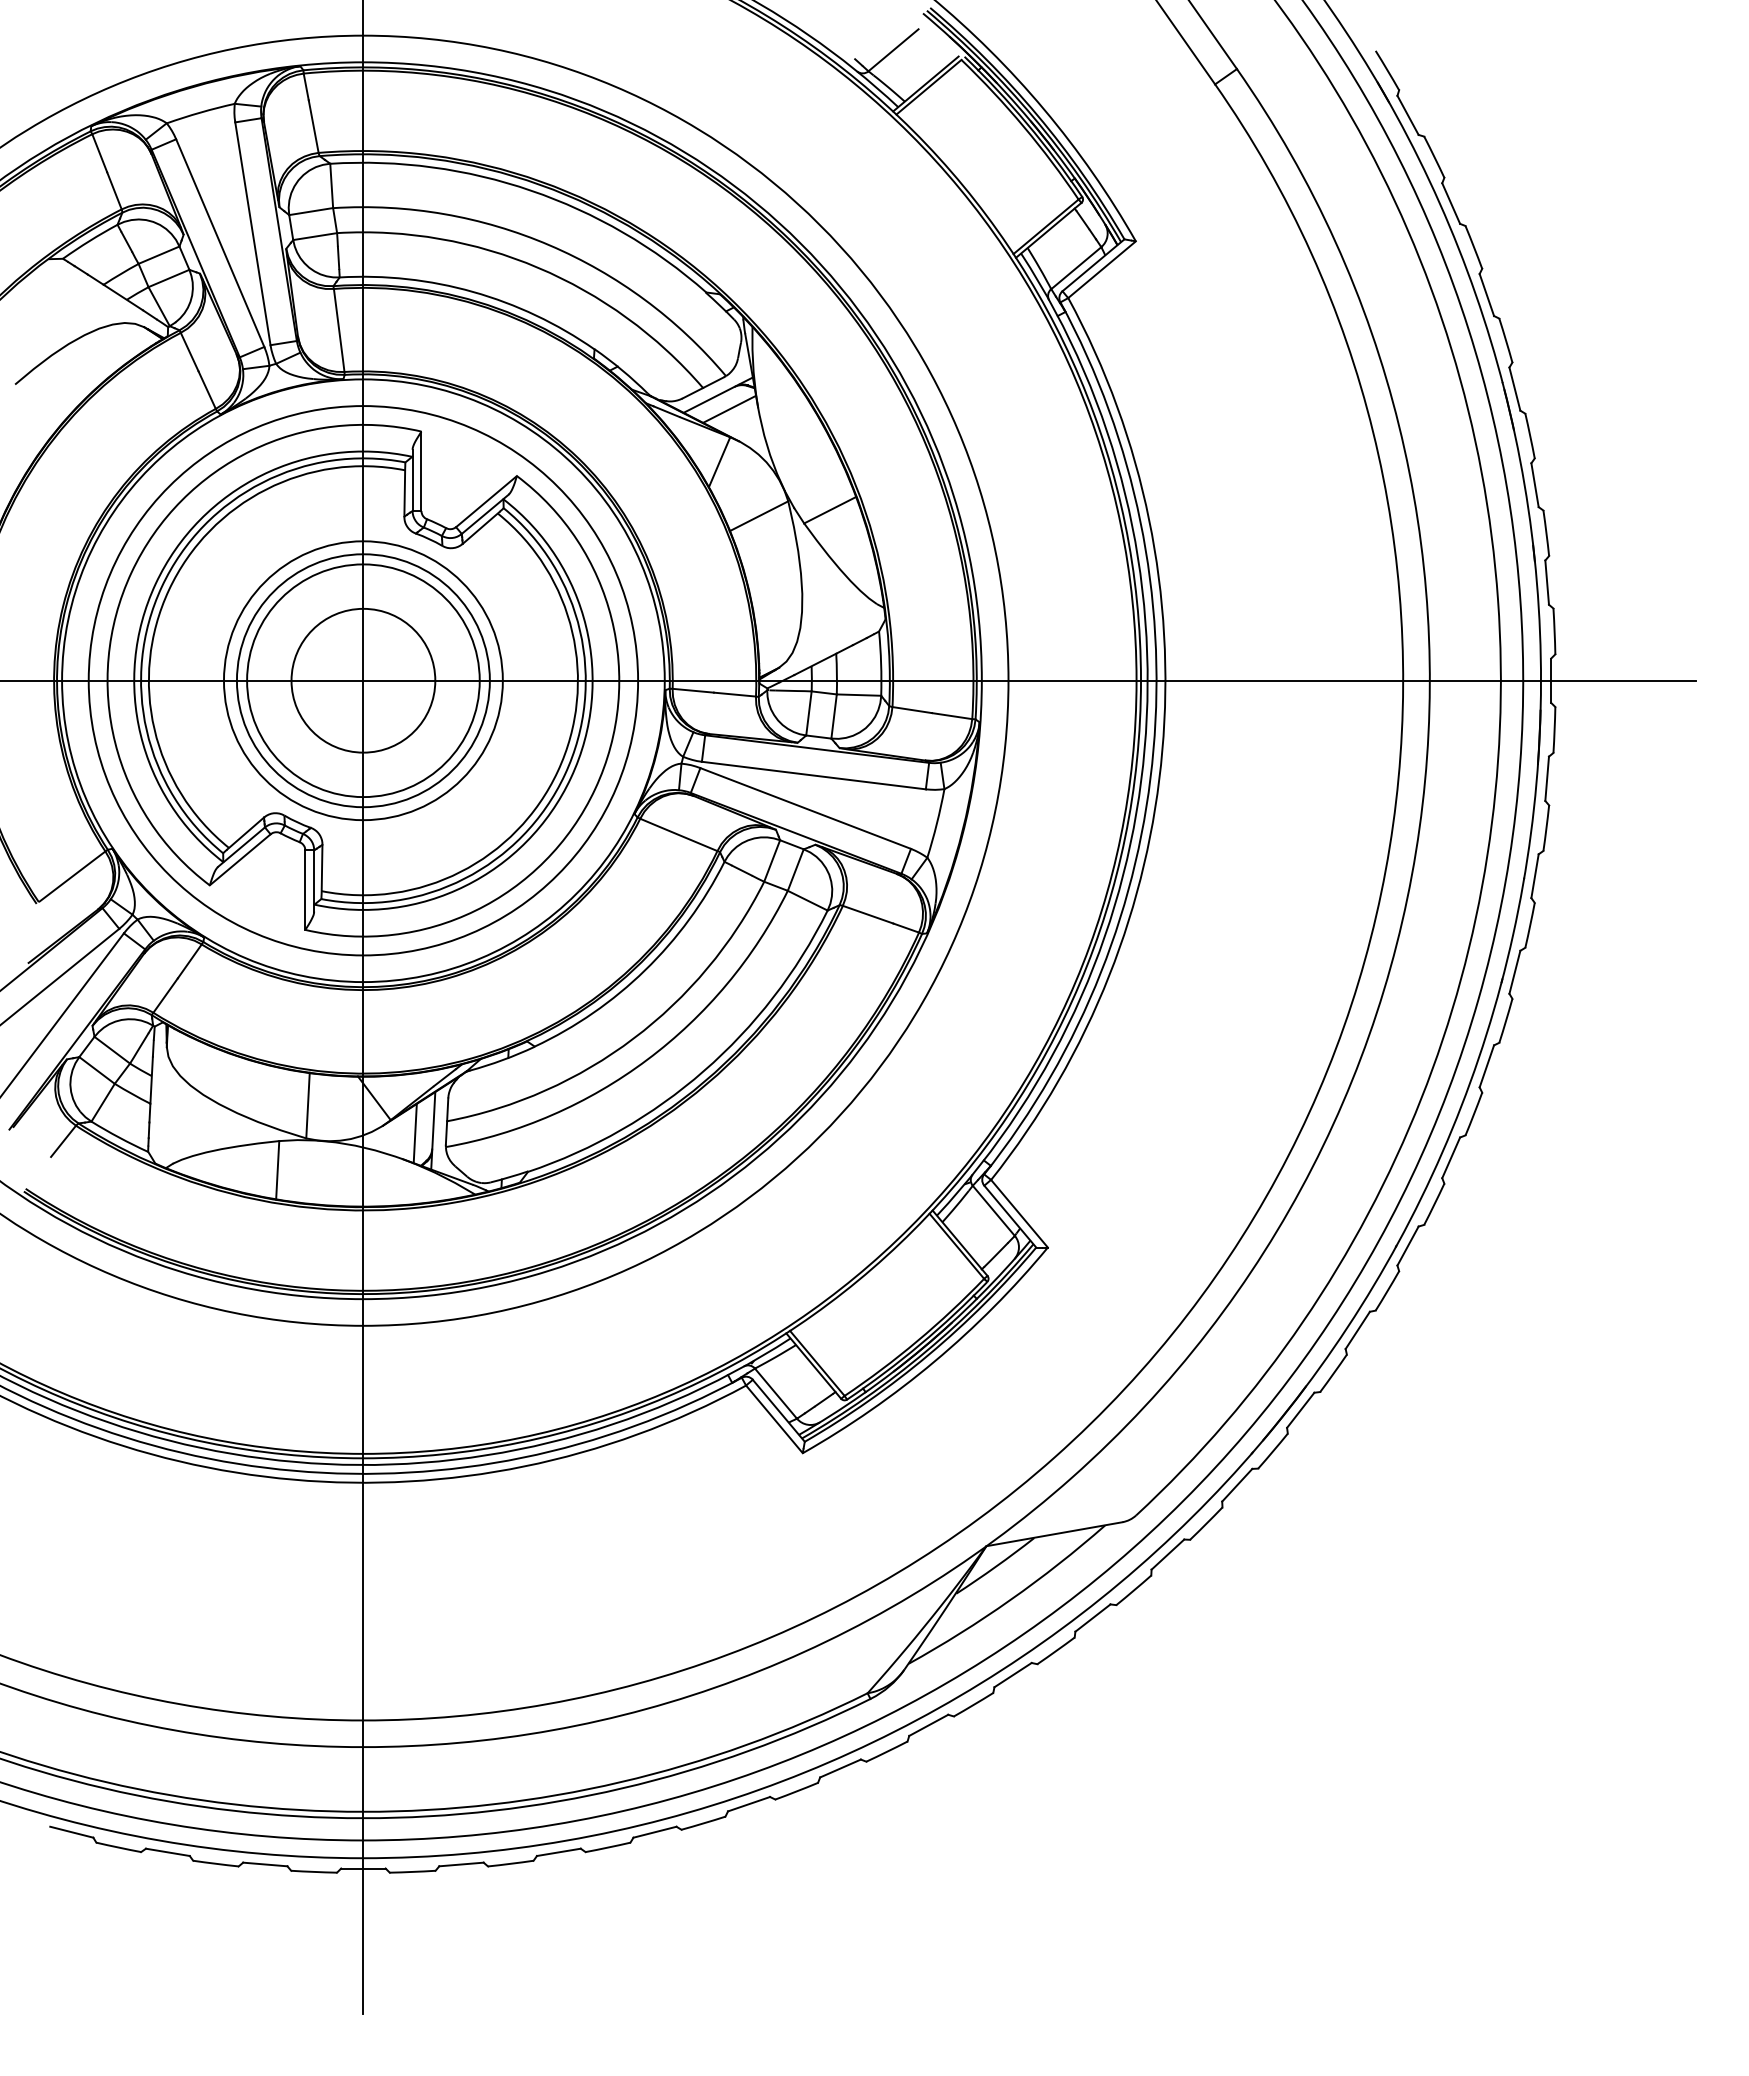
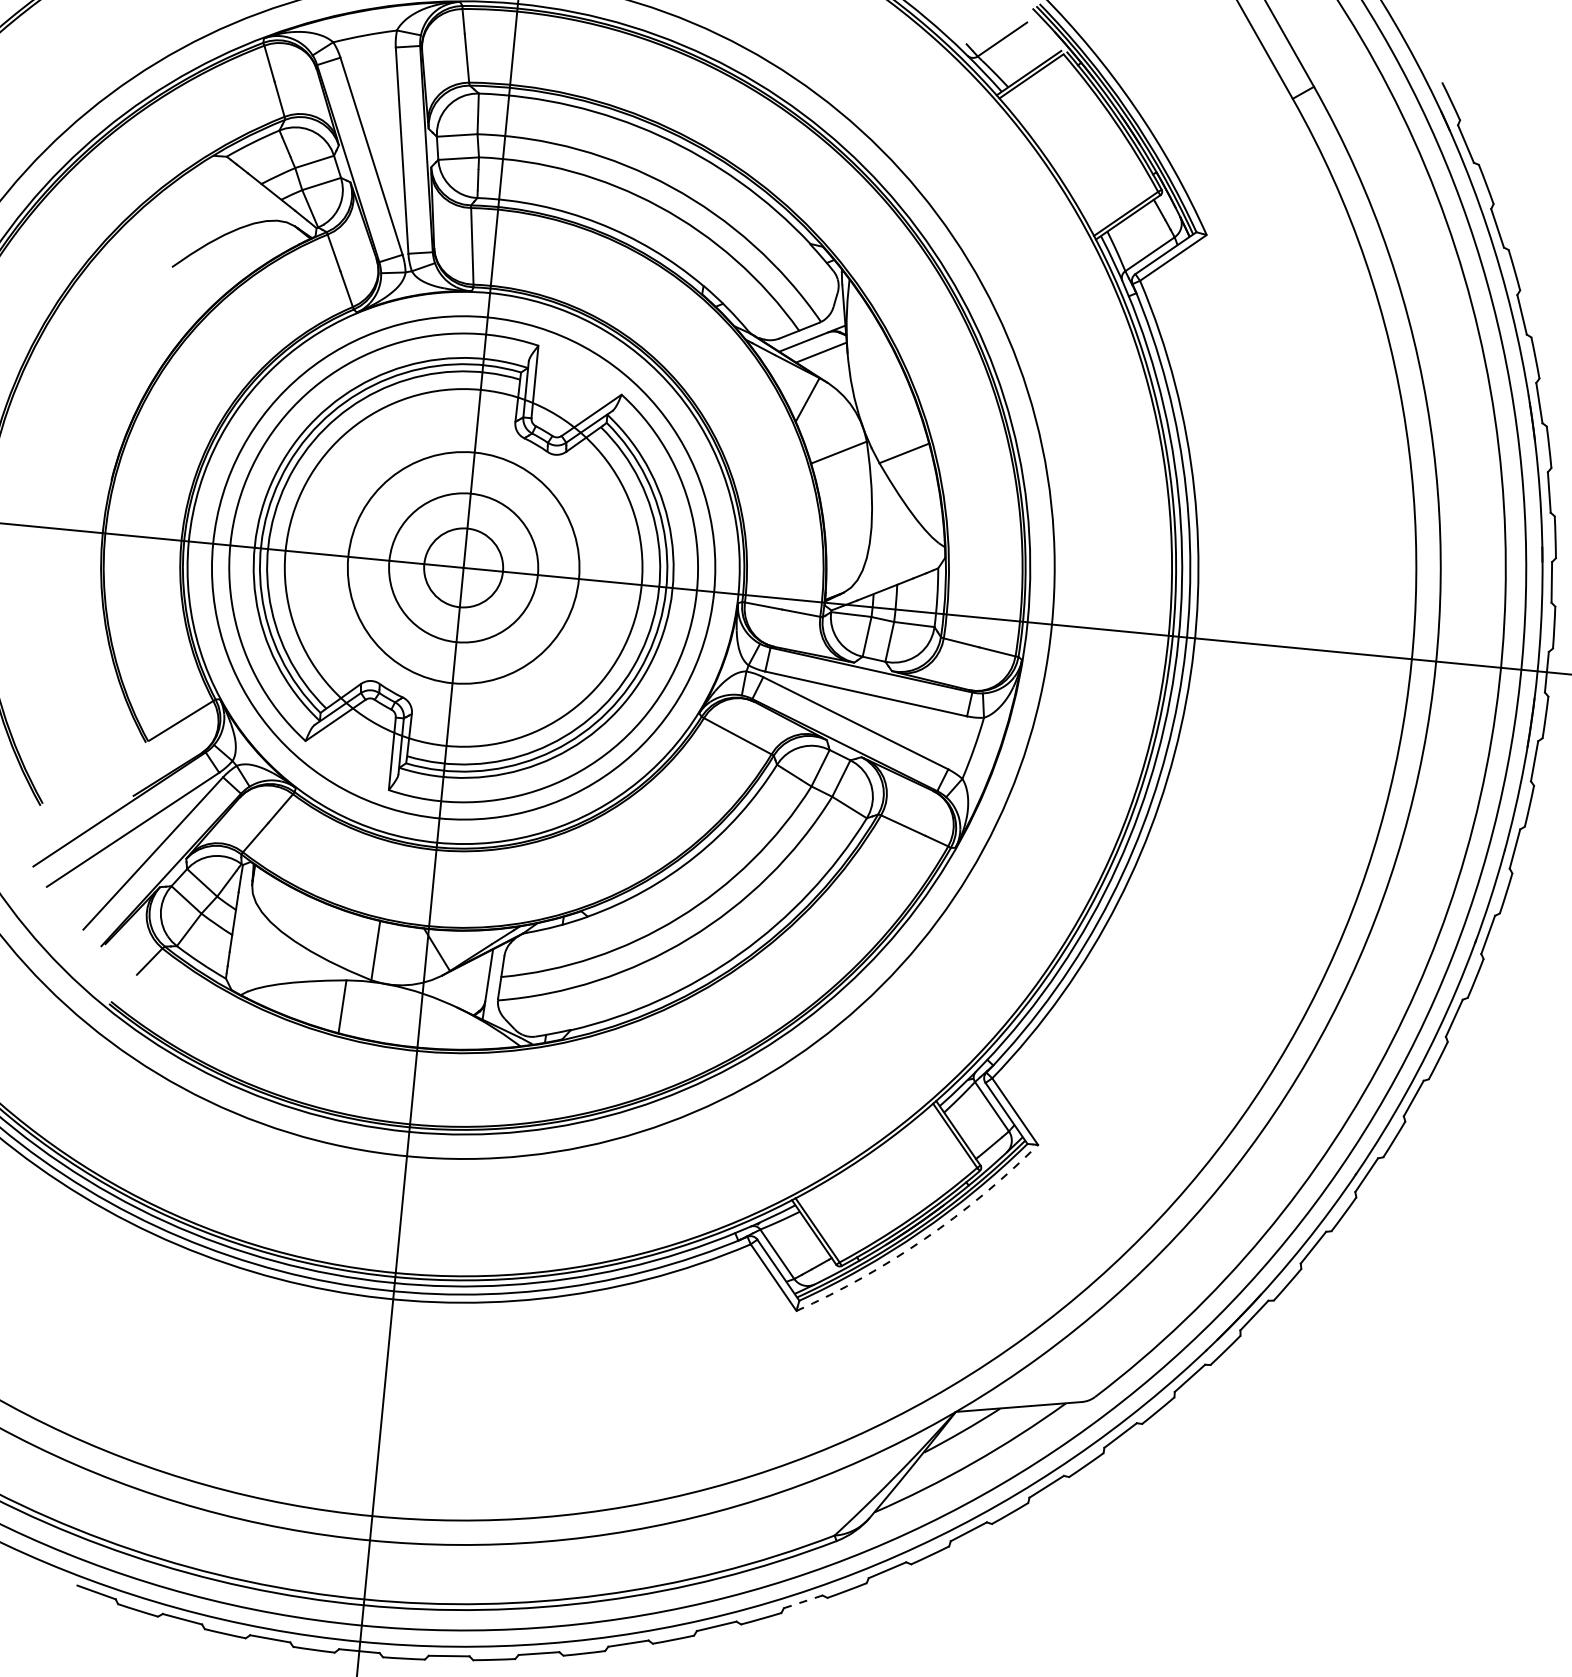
circle: (362, 680) -> (462, 567), size x1.4
circle: (363, 680) -> (463, 567), size x0.6
circle: (363, 680) -> (463, 567), size x0.7
line: (414, 1133) -> (470, 985), removed
arc: (934, 1361) -> (924, 1238), solid -> dashed
line: (841, 1768) -> (804, 1601), solid -> dashed

